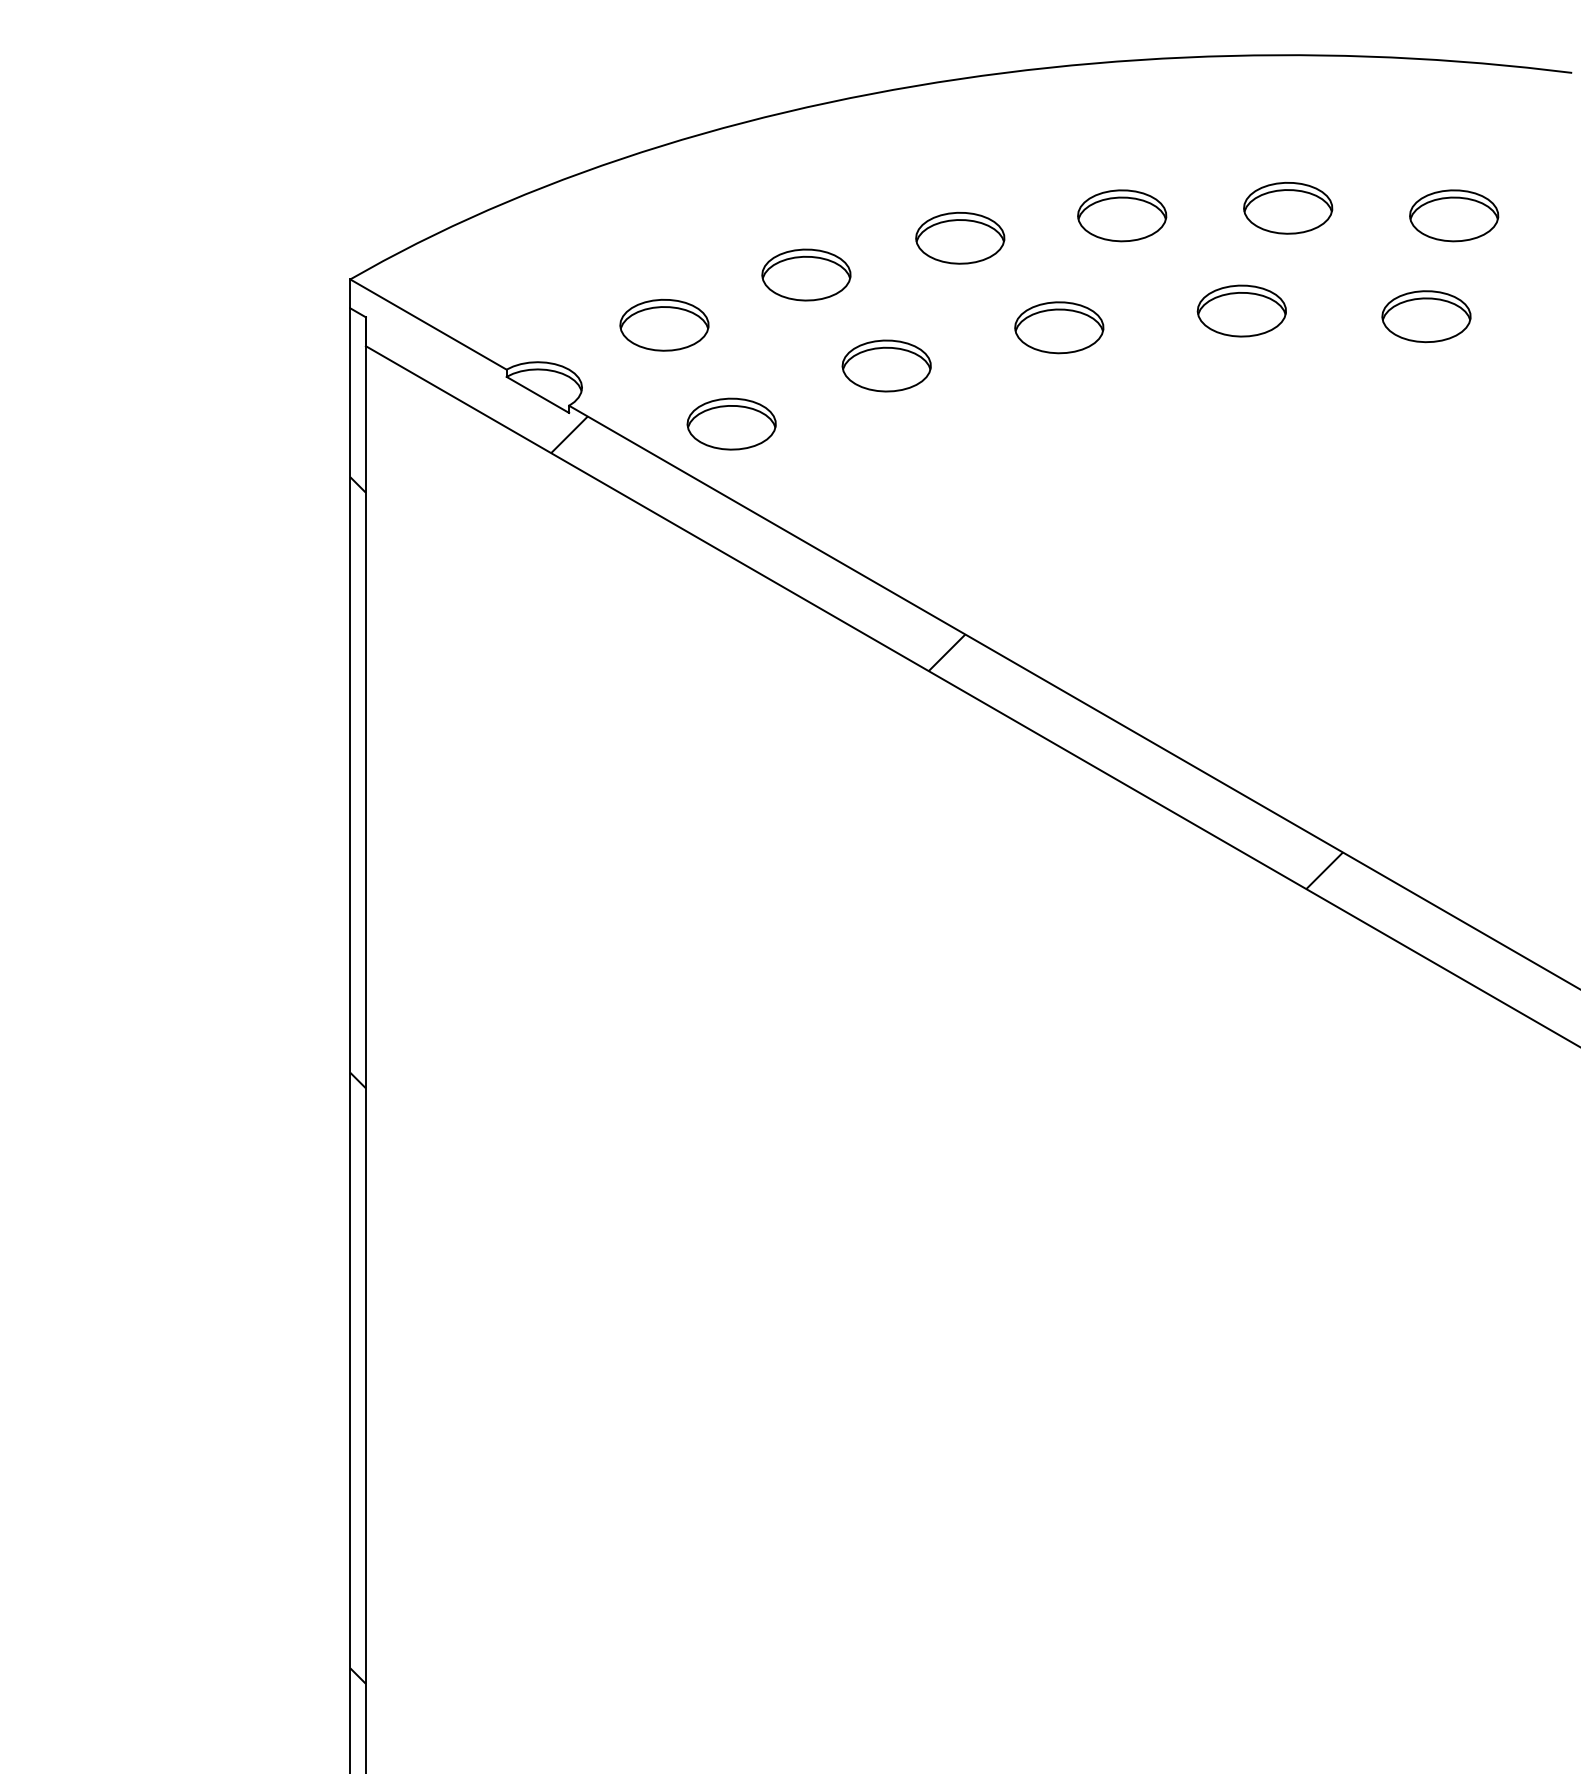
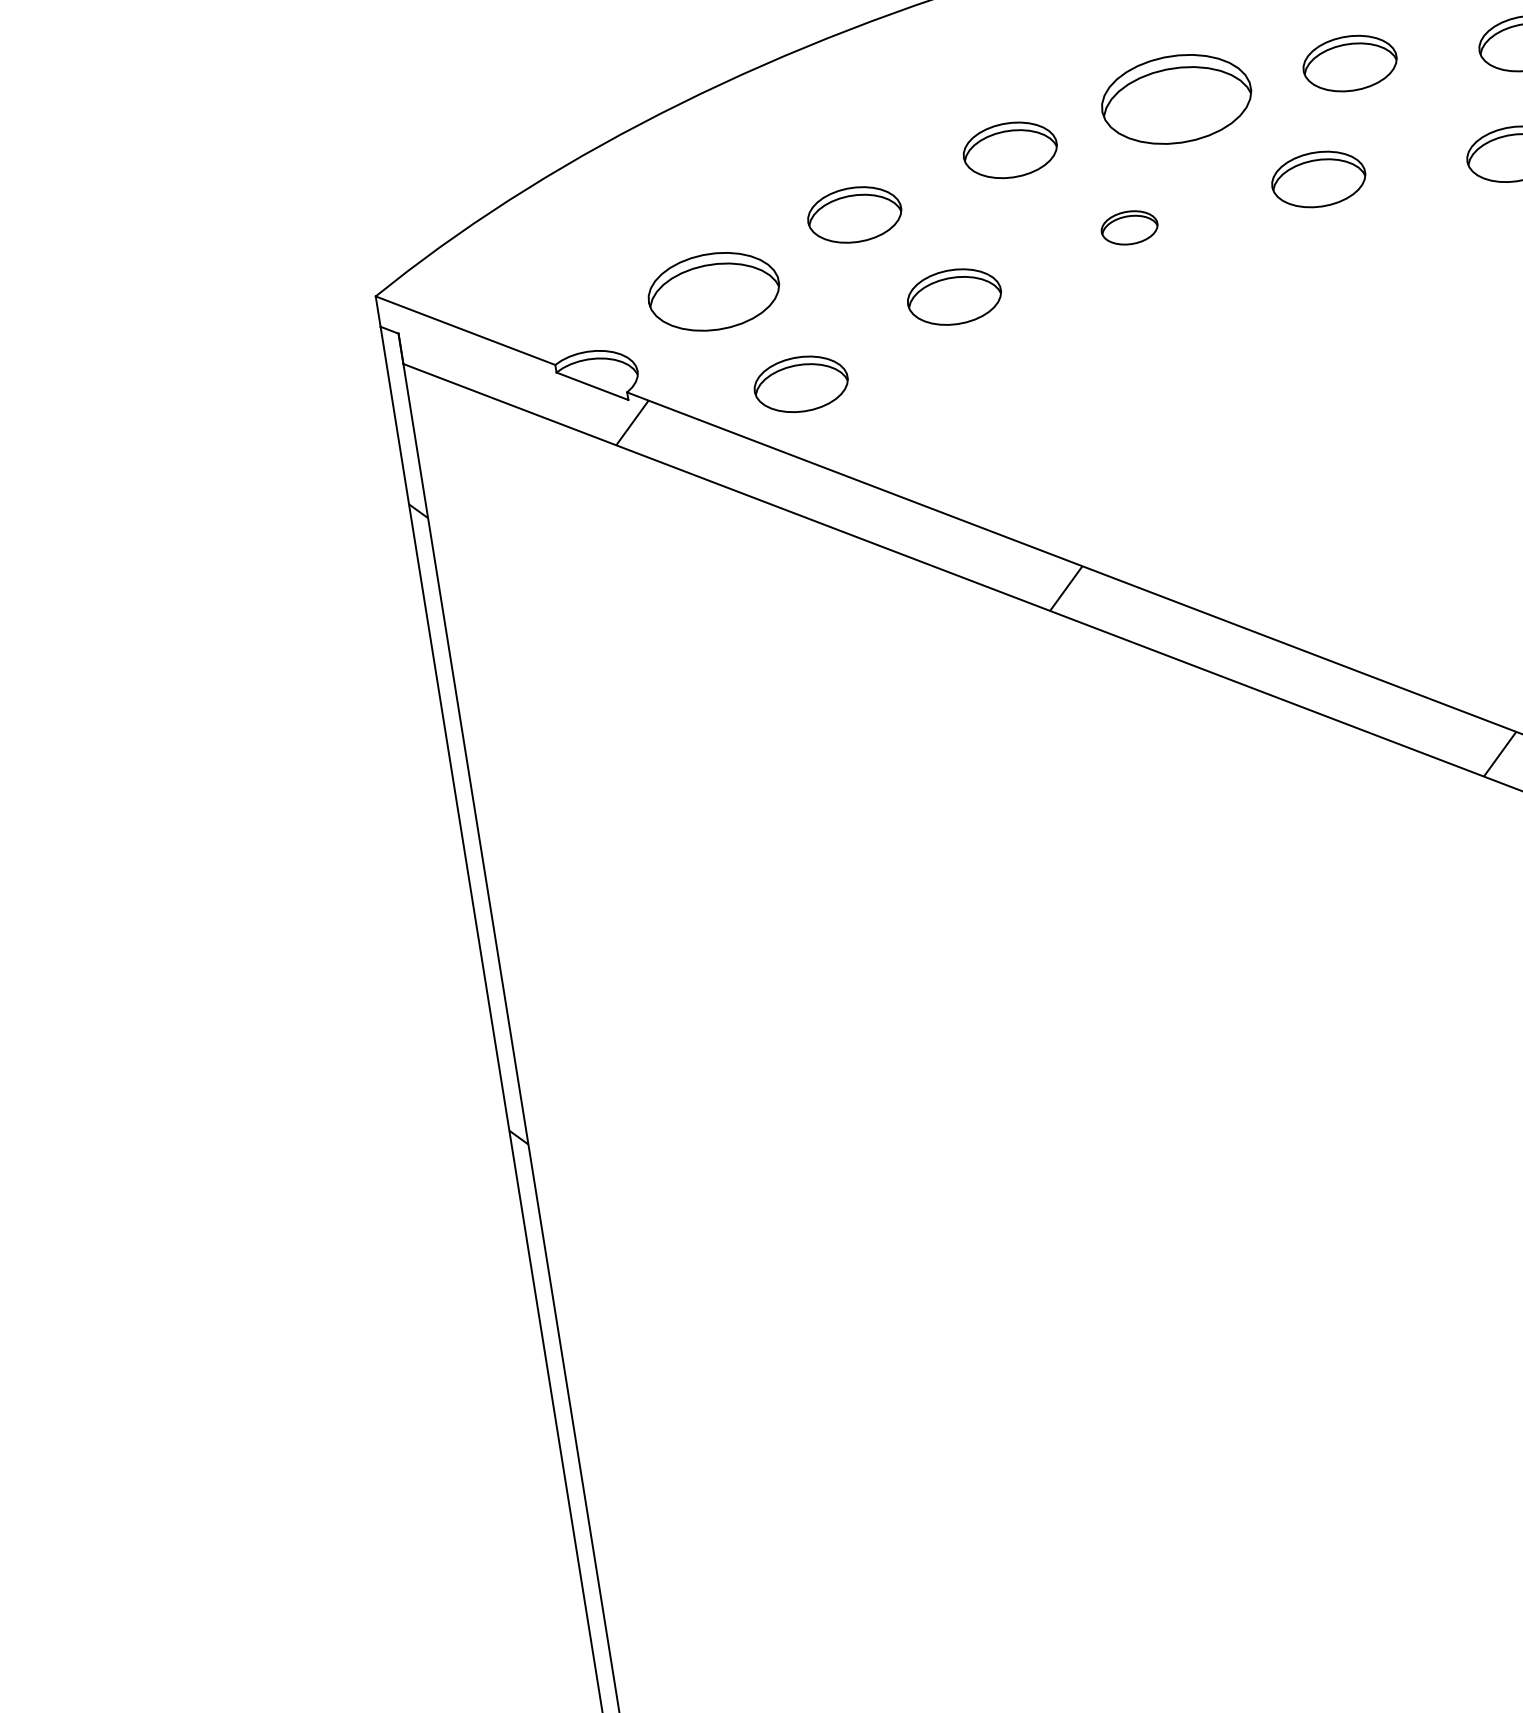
part: (1122, 215) -> (1177, 99), size x1.6
part: (664, 324) -> (713, 290), size x1.4
part: (1059, 327) -> (1129, 227), size x0.6

